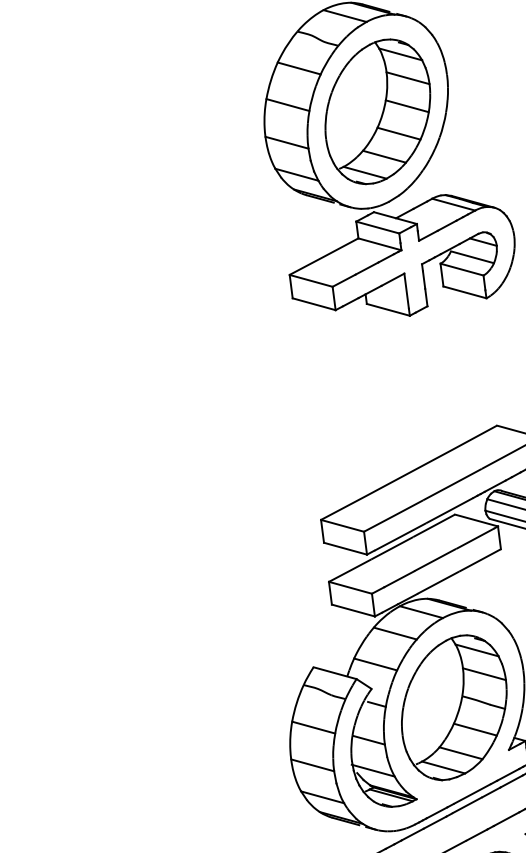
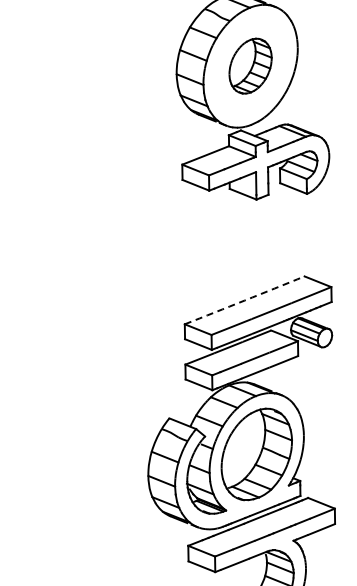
part: (377, 110) -> (250, 65), size x0.6
arc: (408, 473) -> (244, 300), solid -> dashed

